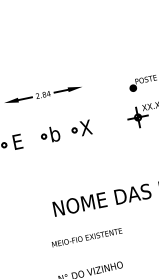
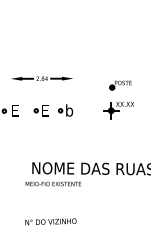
text: (85, 127) -> (69, 110), X -> b
text: (54, 134) -> (44, 110), b -> E
text: (86, 237) -> (53, 183), moved

